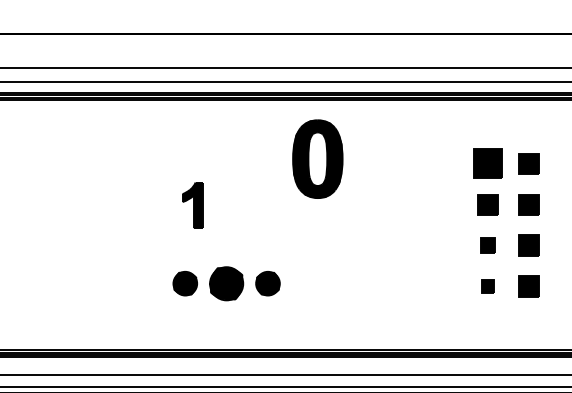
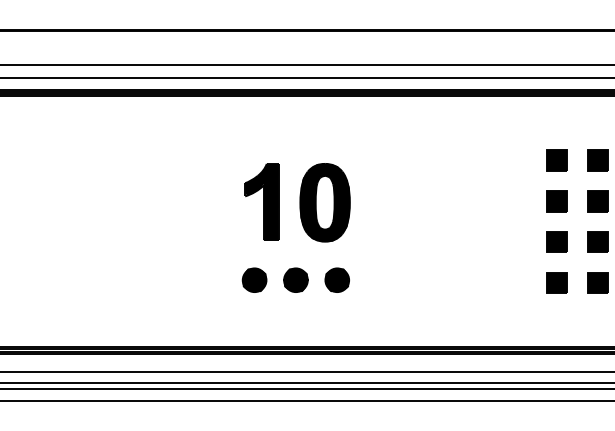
part: (317, 158) -> (324, 202), moved
part: (487, 163) -> (556, 160), size x0.71
part: (192, 204) -> (261, 201), size x1.67
part: (487, 244) -> (556, 241), size x1.43
part: (226, 282) -> (295, 279), size x0.71
part: (487, 285) -> (556, 282), size x1.67

